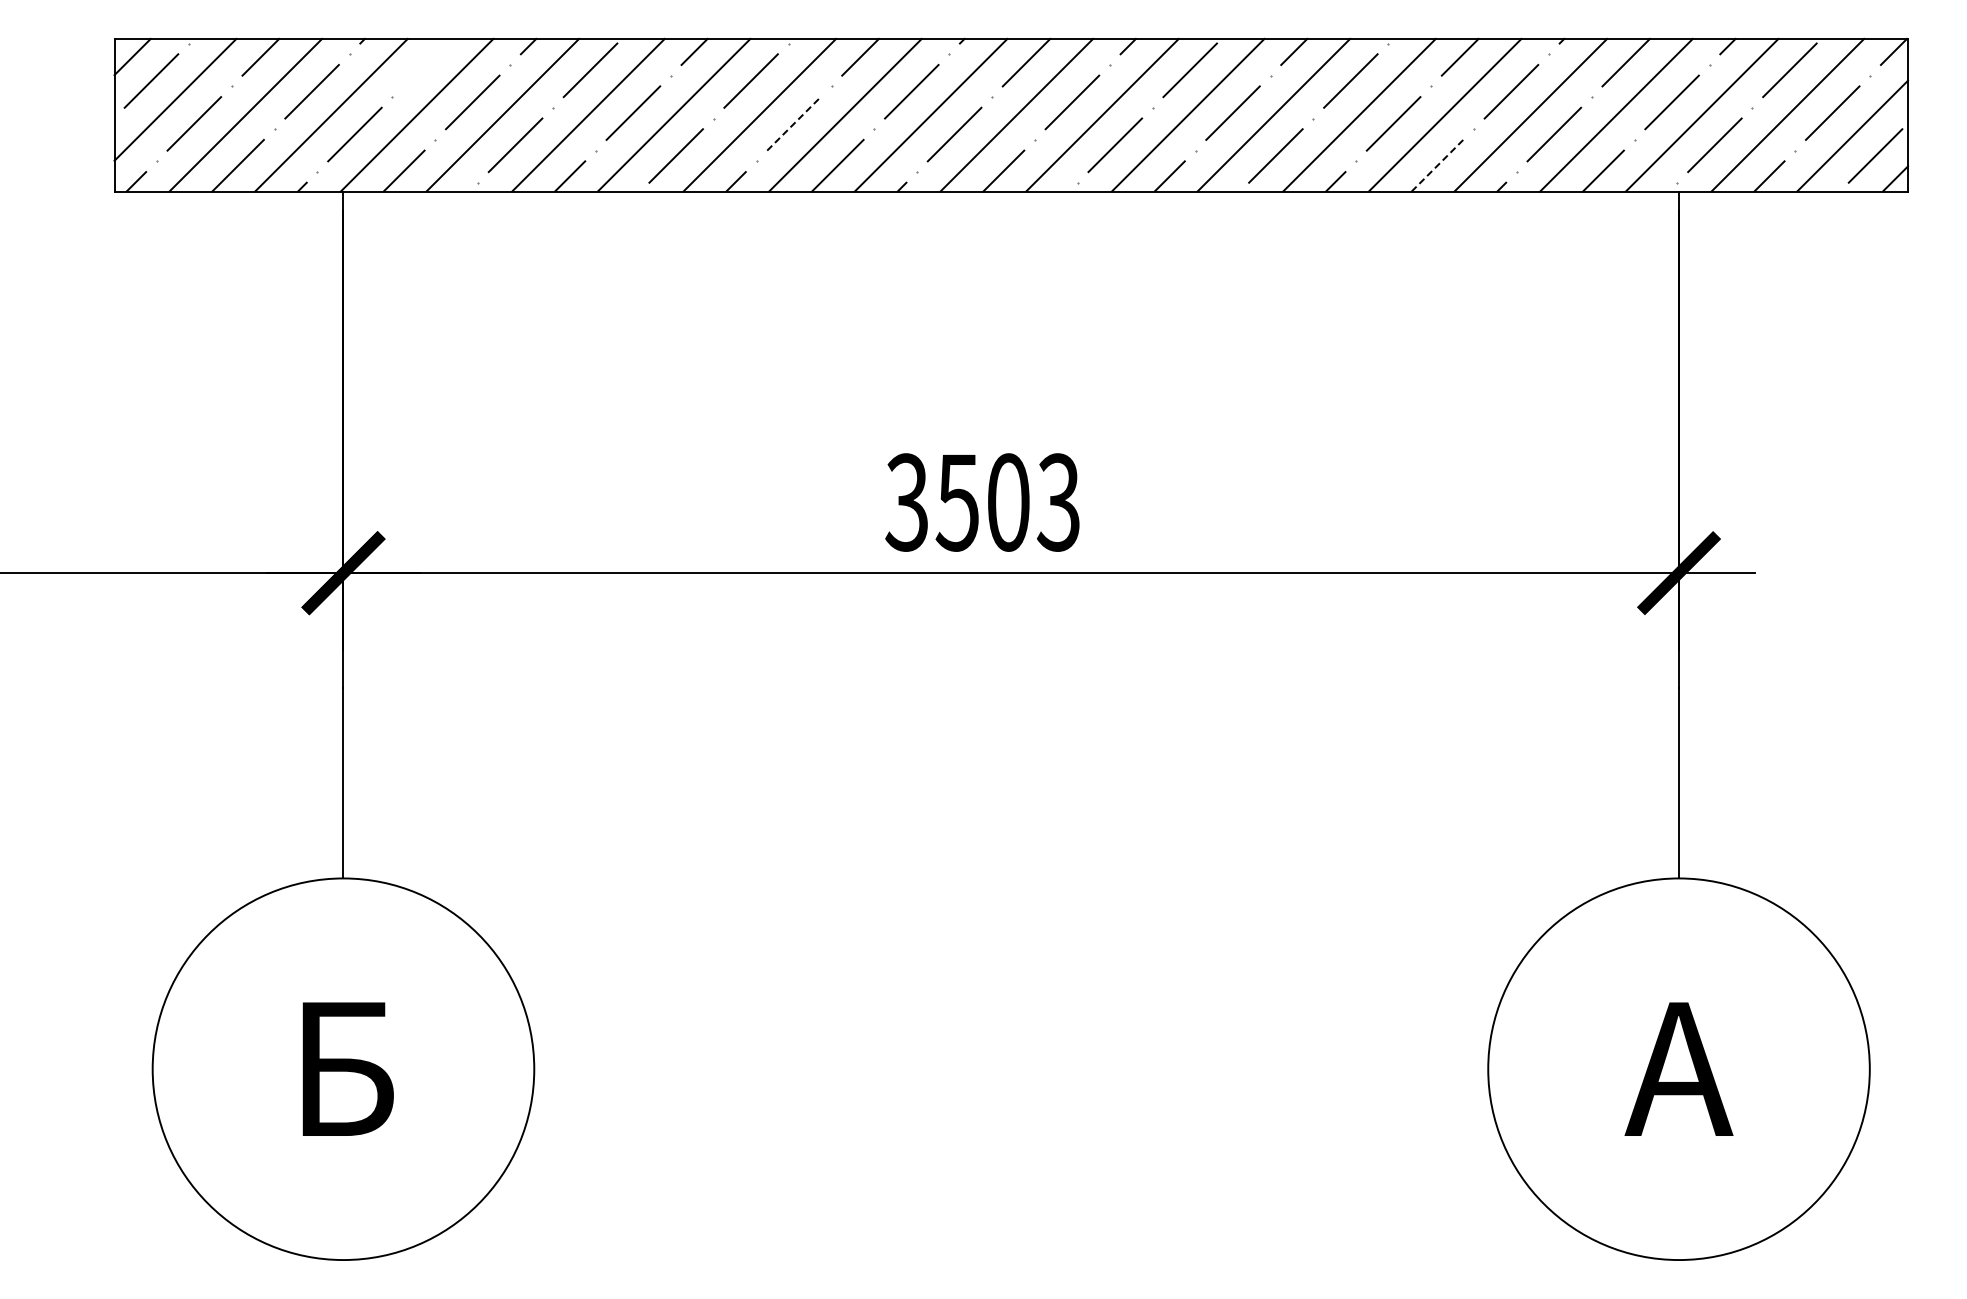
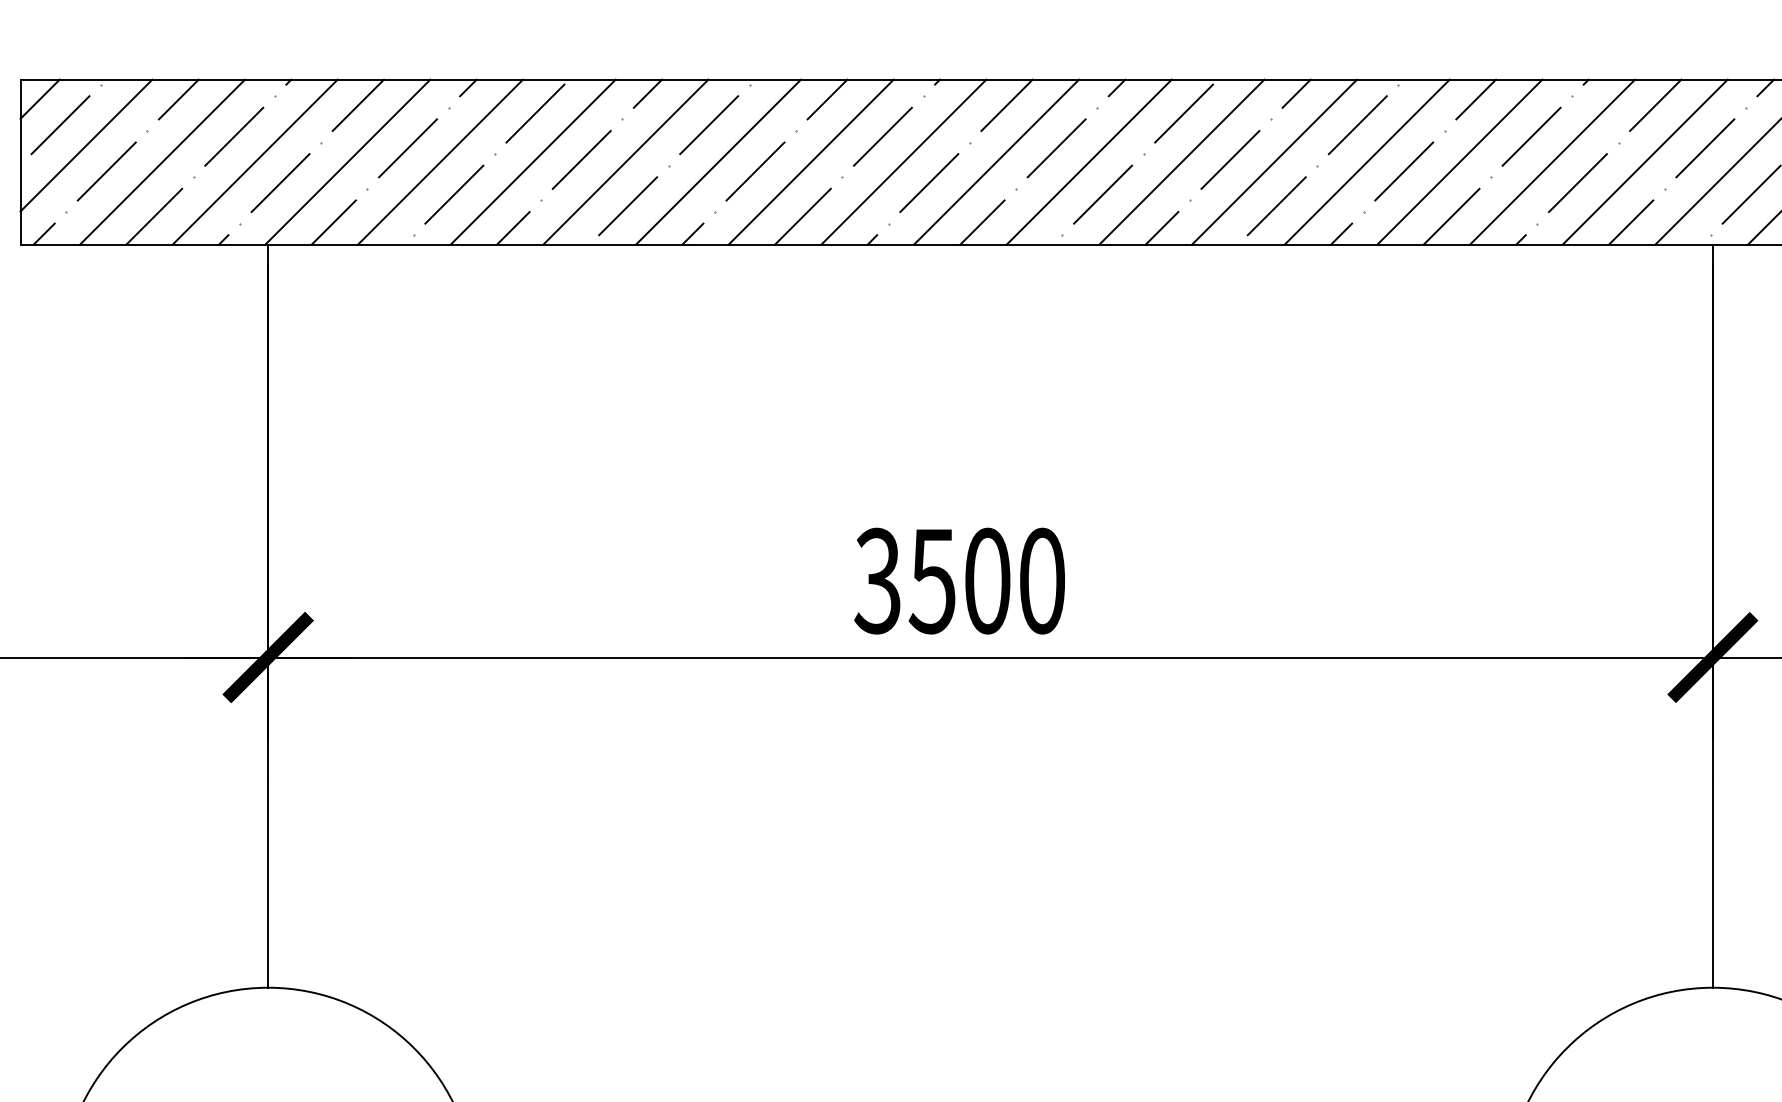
line: (426, 62) -> (357, 105), added
line: (794, 123) -> (756, 171), dashed -> solid
line: (1437, 165) -> (1451, 216), dashed -> solid
text: (1058, 502) -> (1041, 581), 3503 -> 3500

